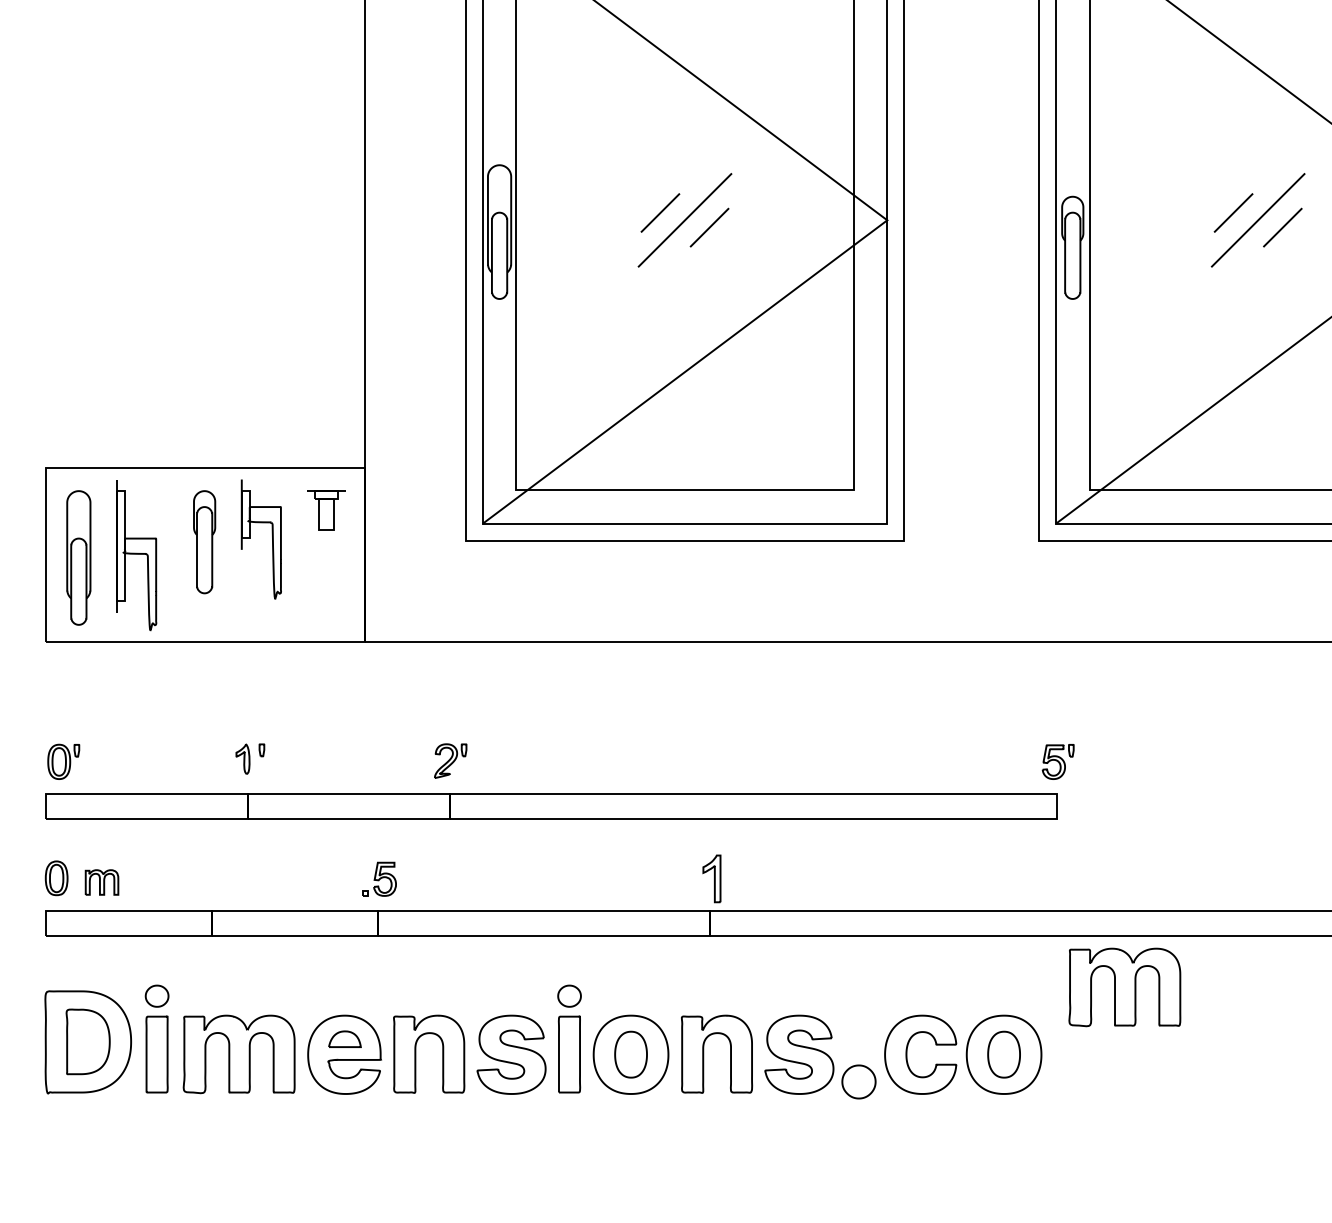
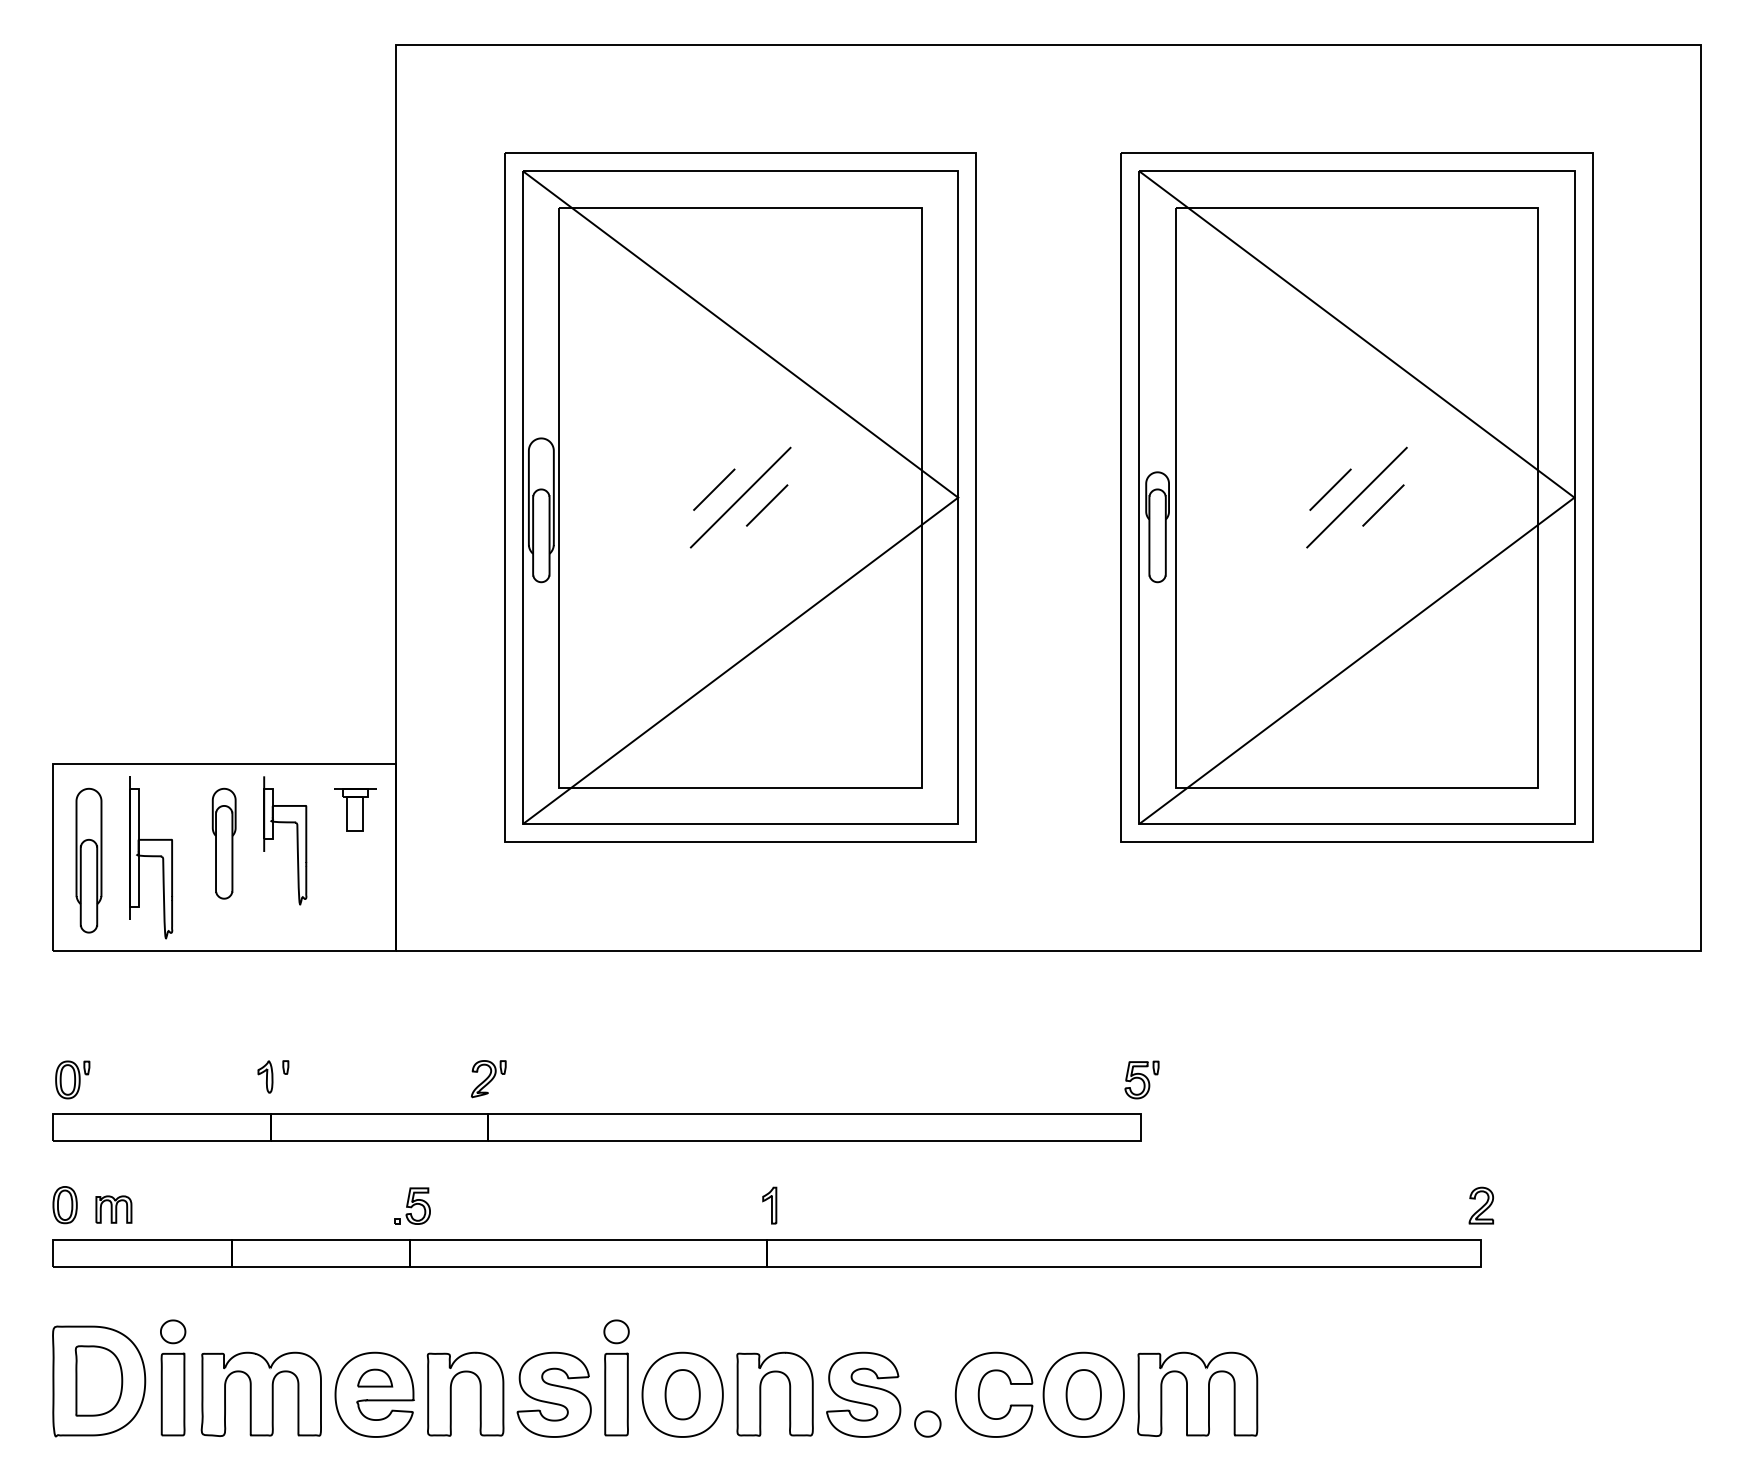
part: (711, 878) -> (769, 1205), size x0.71
part: (1124, 986) -> (1197, 1393), moved
part: (858, 1081) -> (927, 1423), size x0.71

